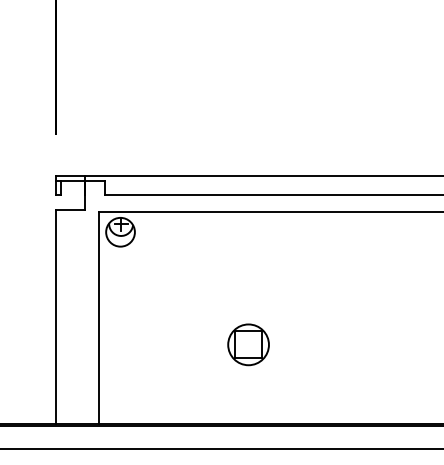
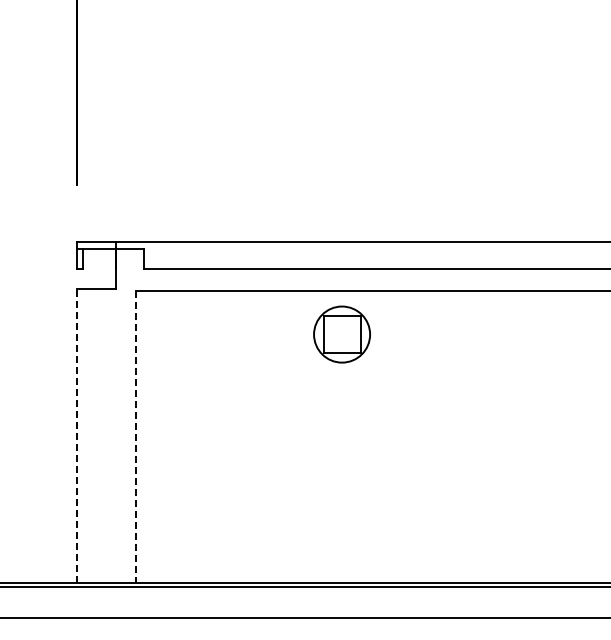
part: (120, 232) -> (165, 319), removed
line: (55, 316) -> (76, 435), solid -> dashed
line: (98, 317) -> (135, 437), solid -> dashed
part: (248, 344) -> (341, 334), moved

